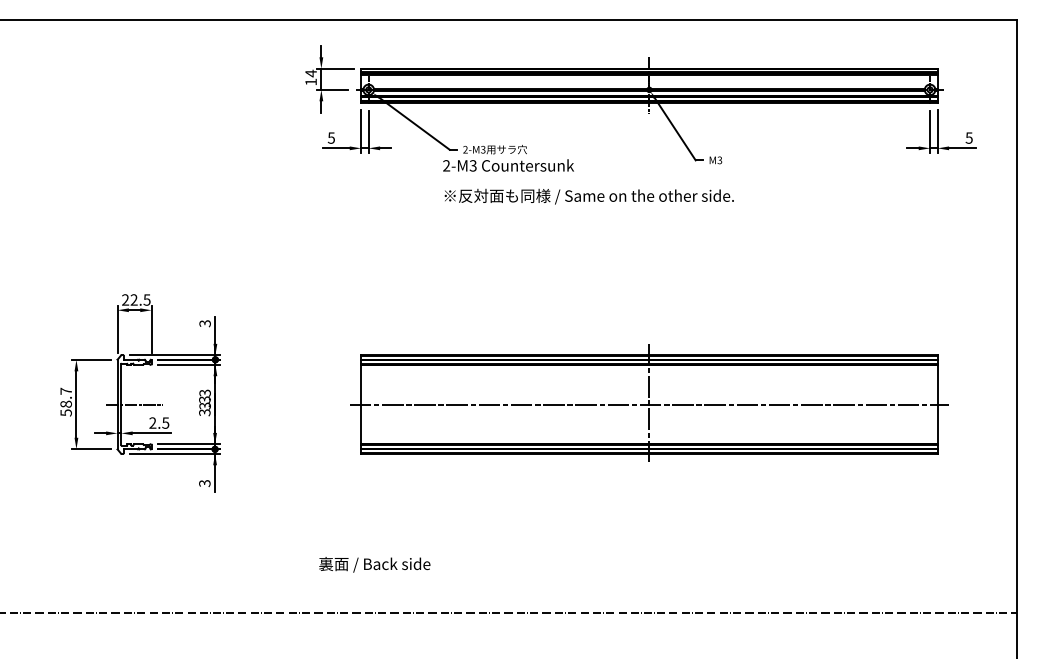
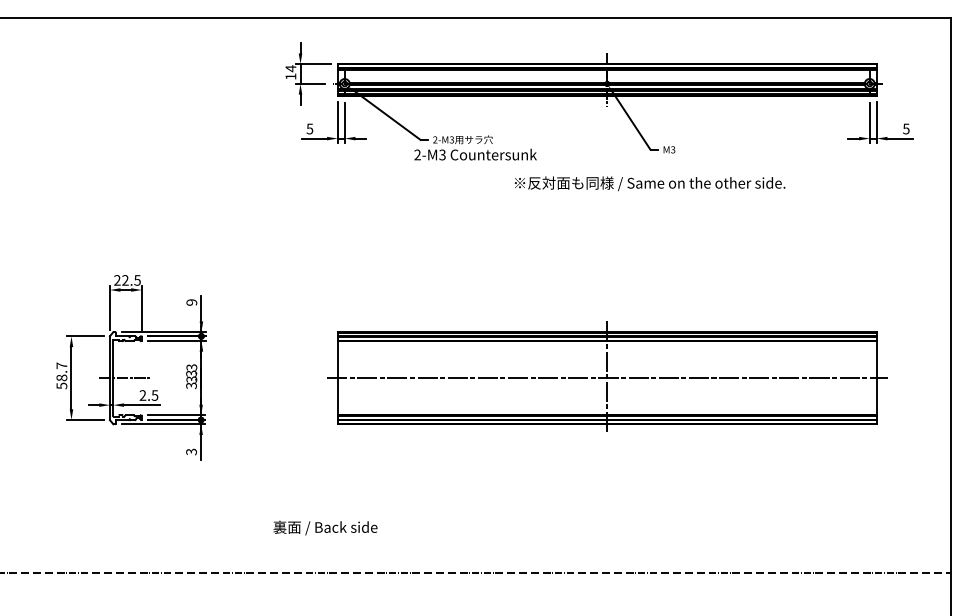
text: (589, 196) -> (650, 183), moved
text: (204, 323) -> (191, 302), 3 -> 9
text: (374, 564) -> (325, 527), moved

